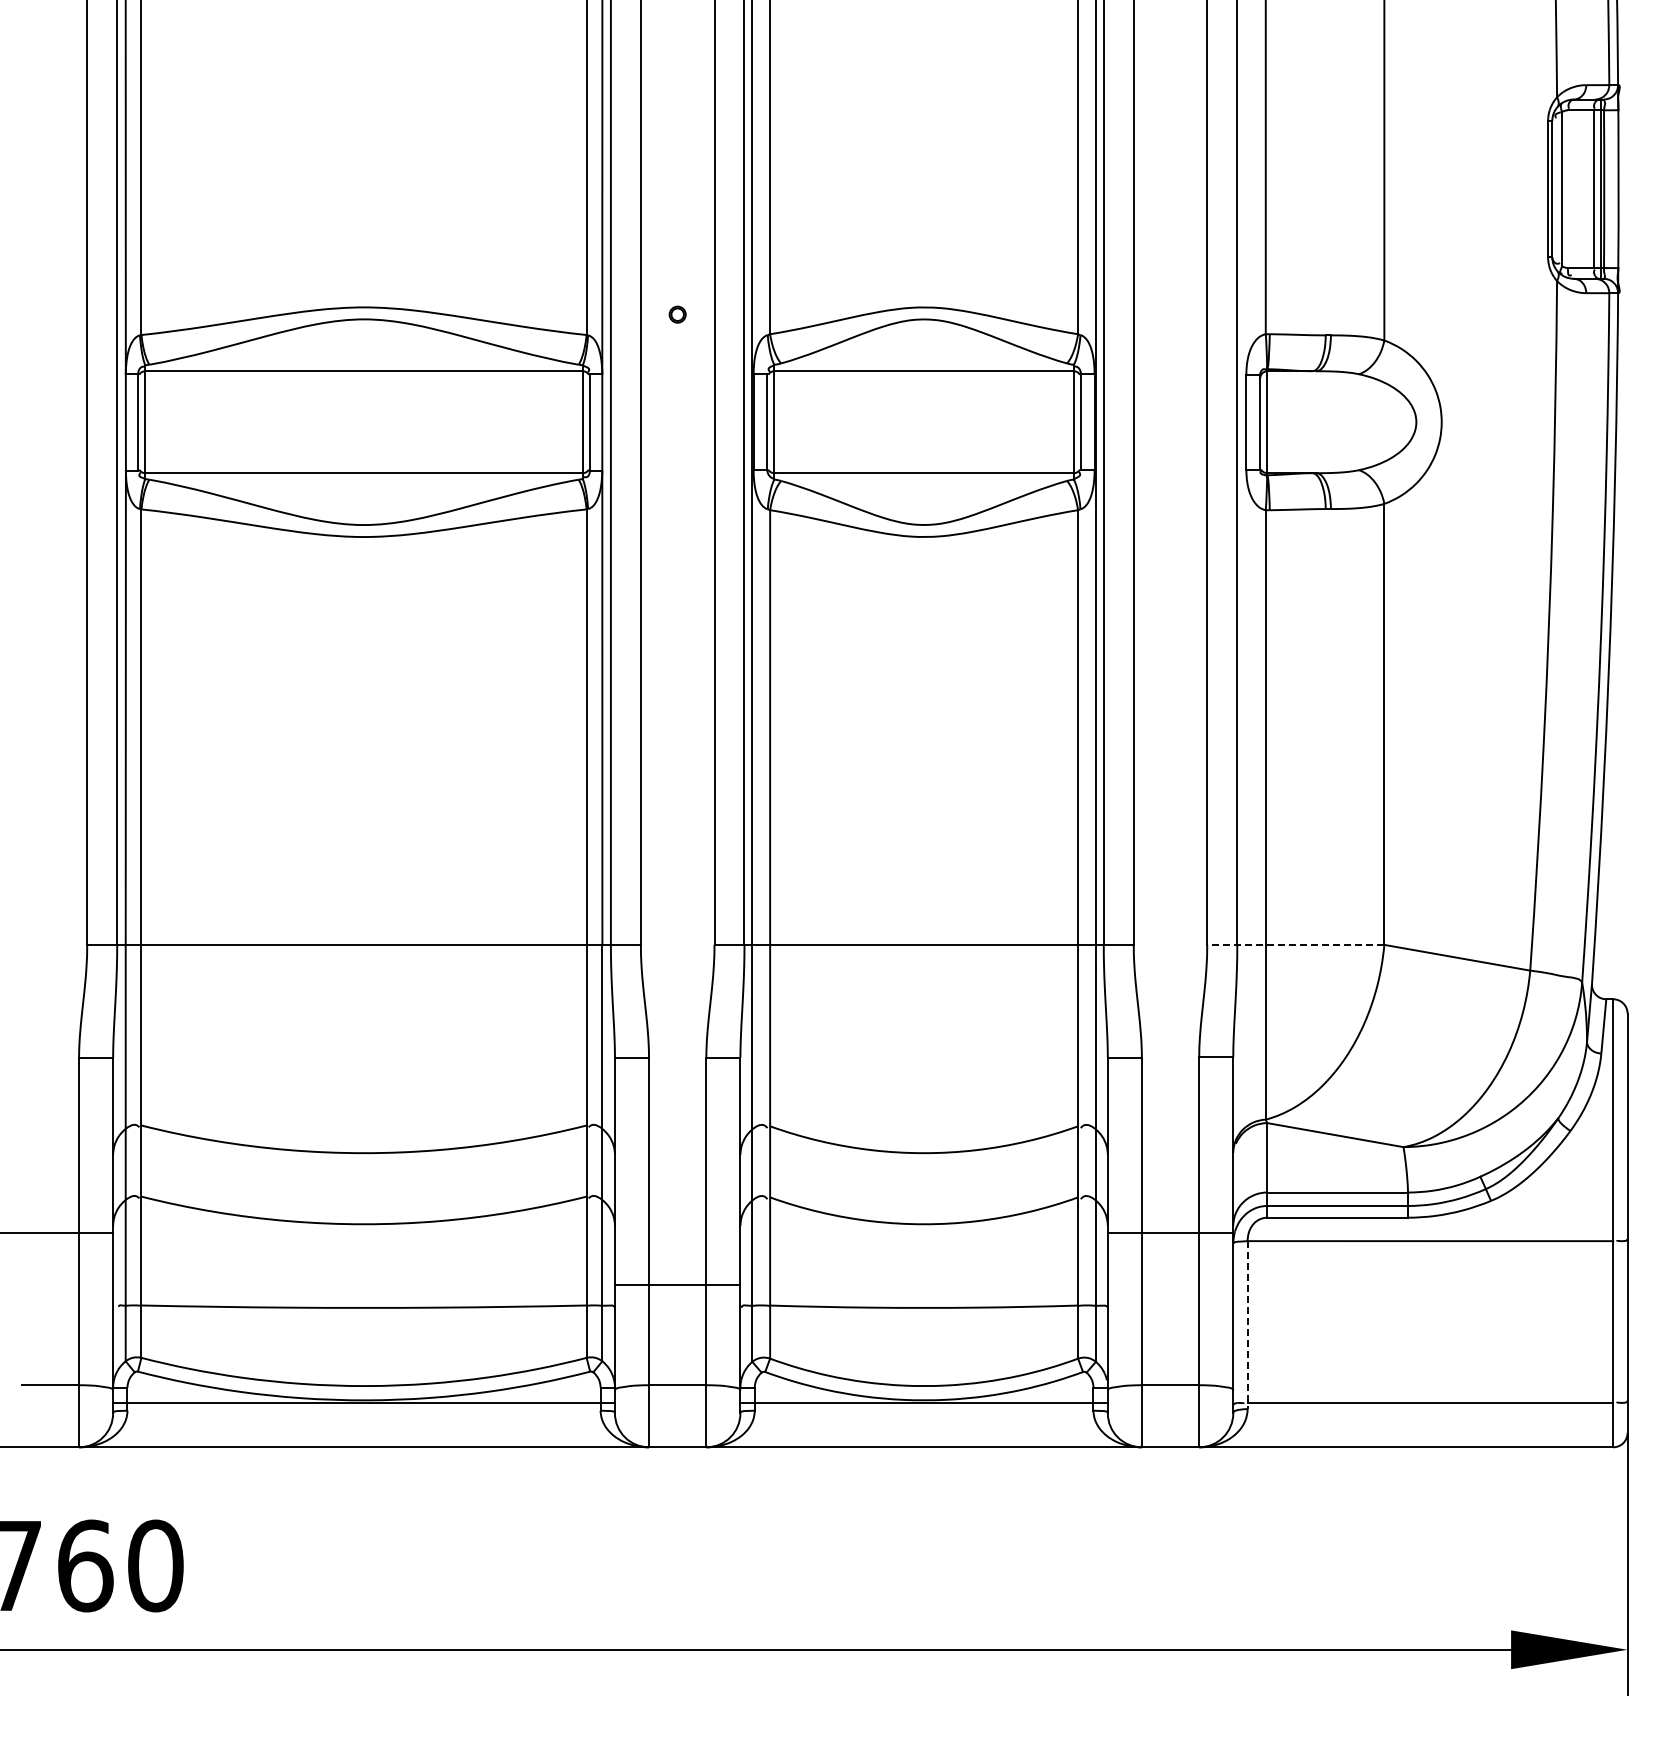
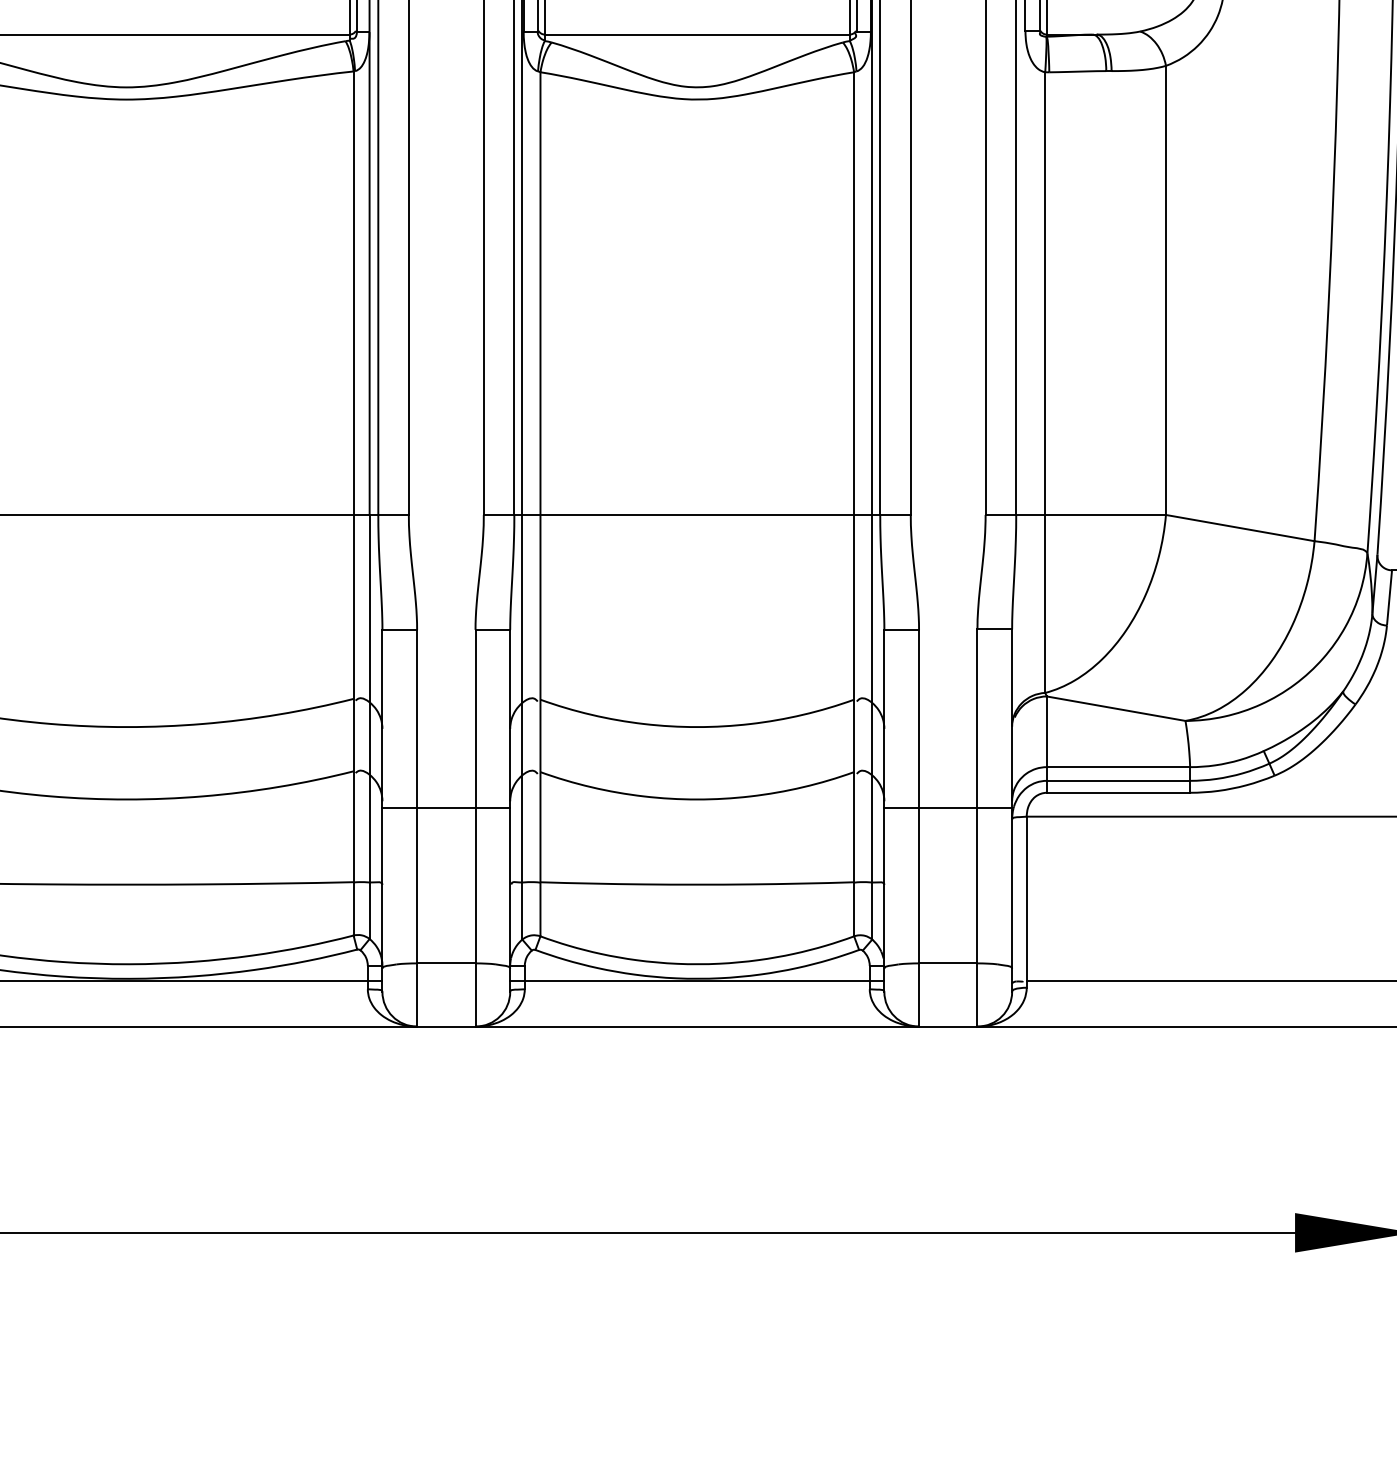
line: (1295, 944) -> (1075, 514), dashed -> solid
line: (677, 1284) -> (446, 807), moved
line: (1247, 1325) -> (1026, 902), dashed -> solid

